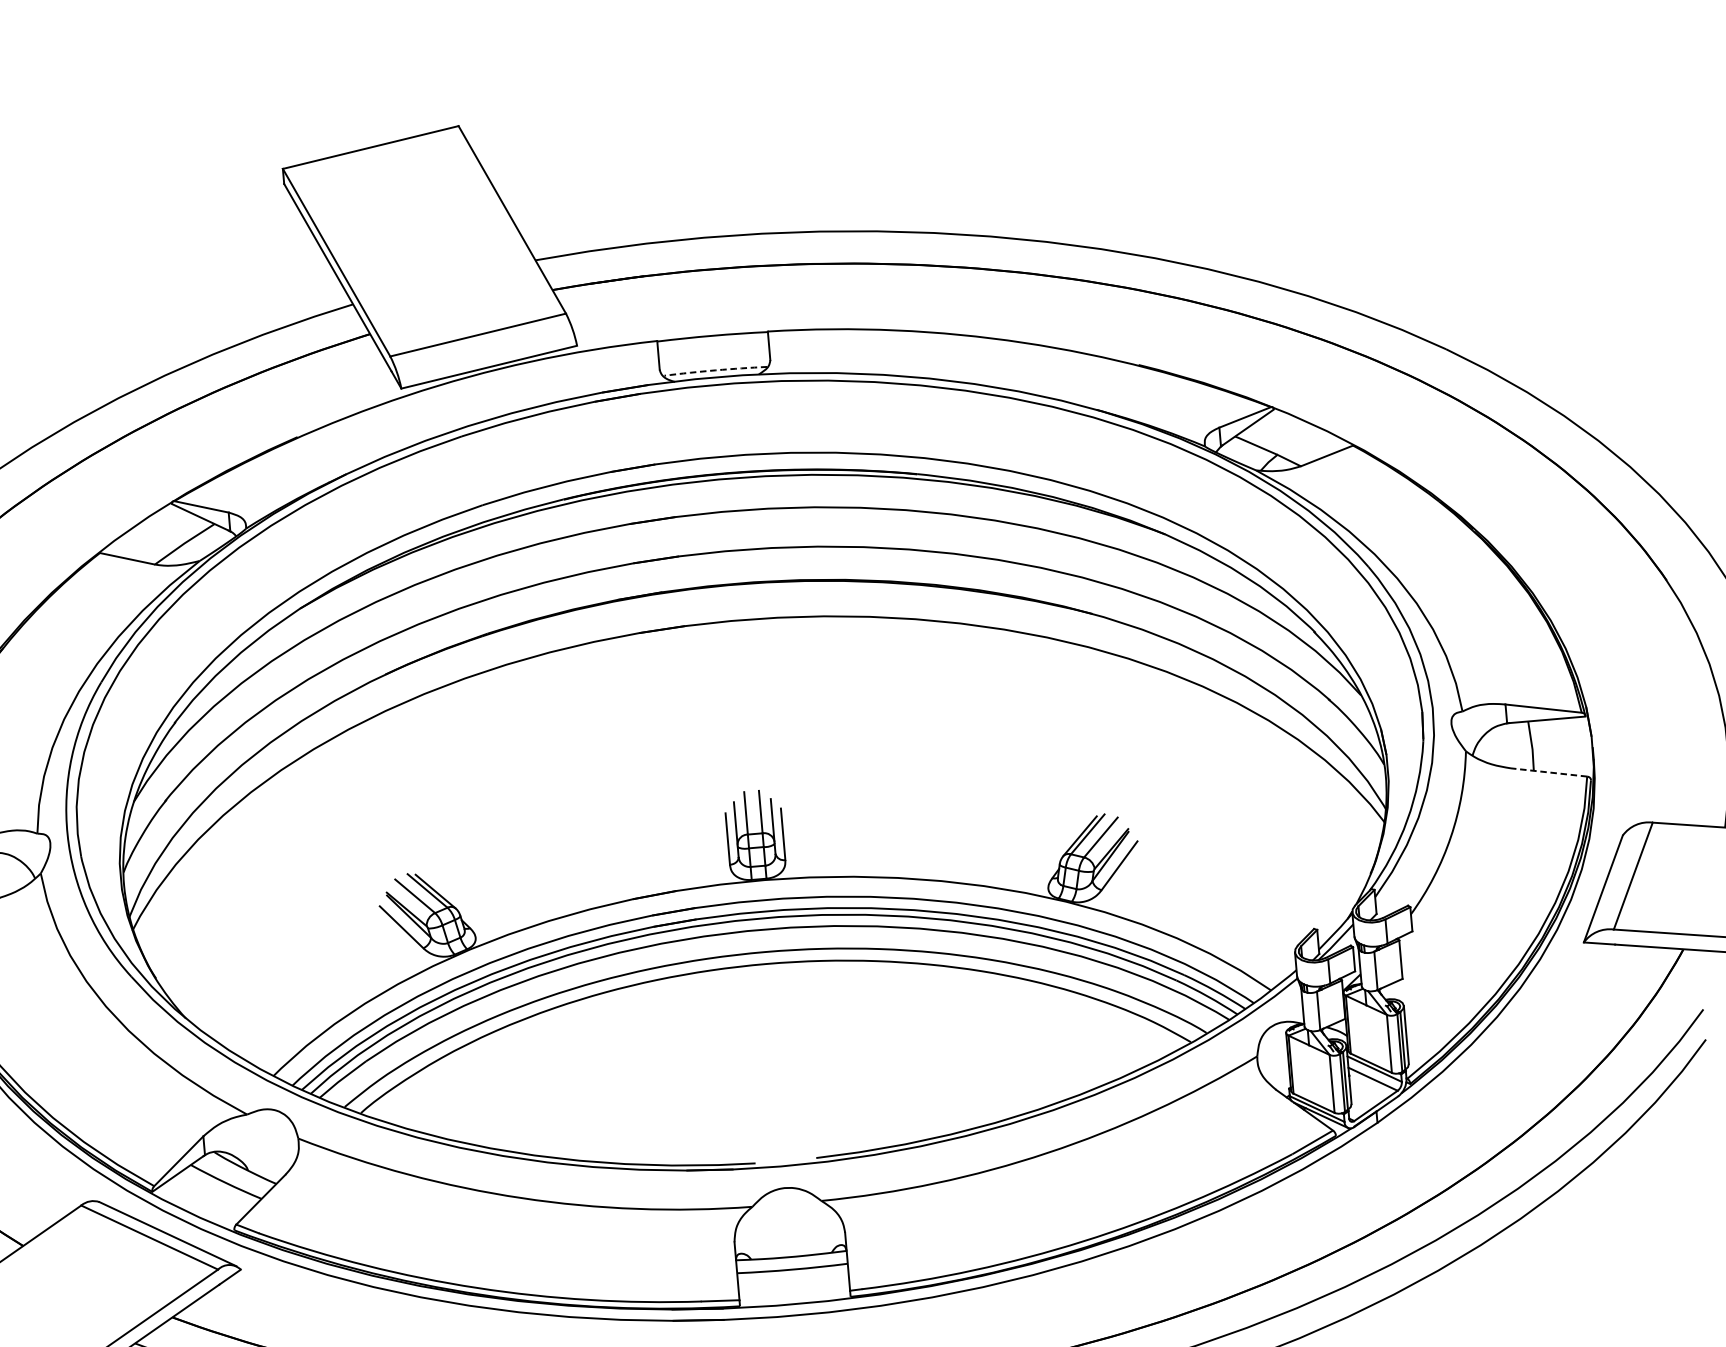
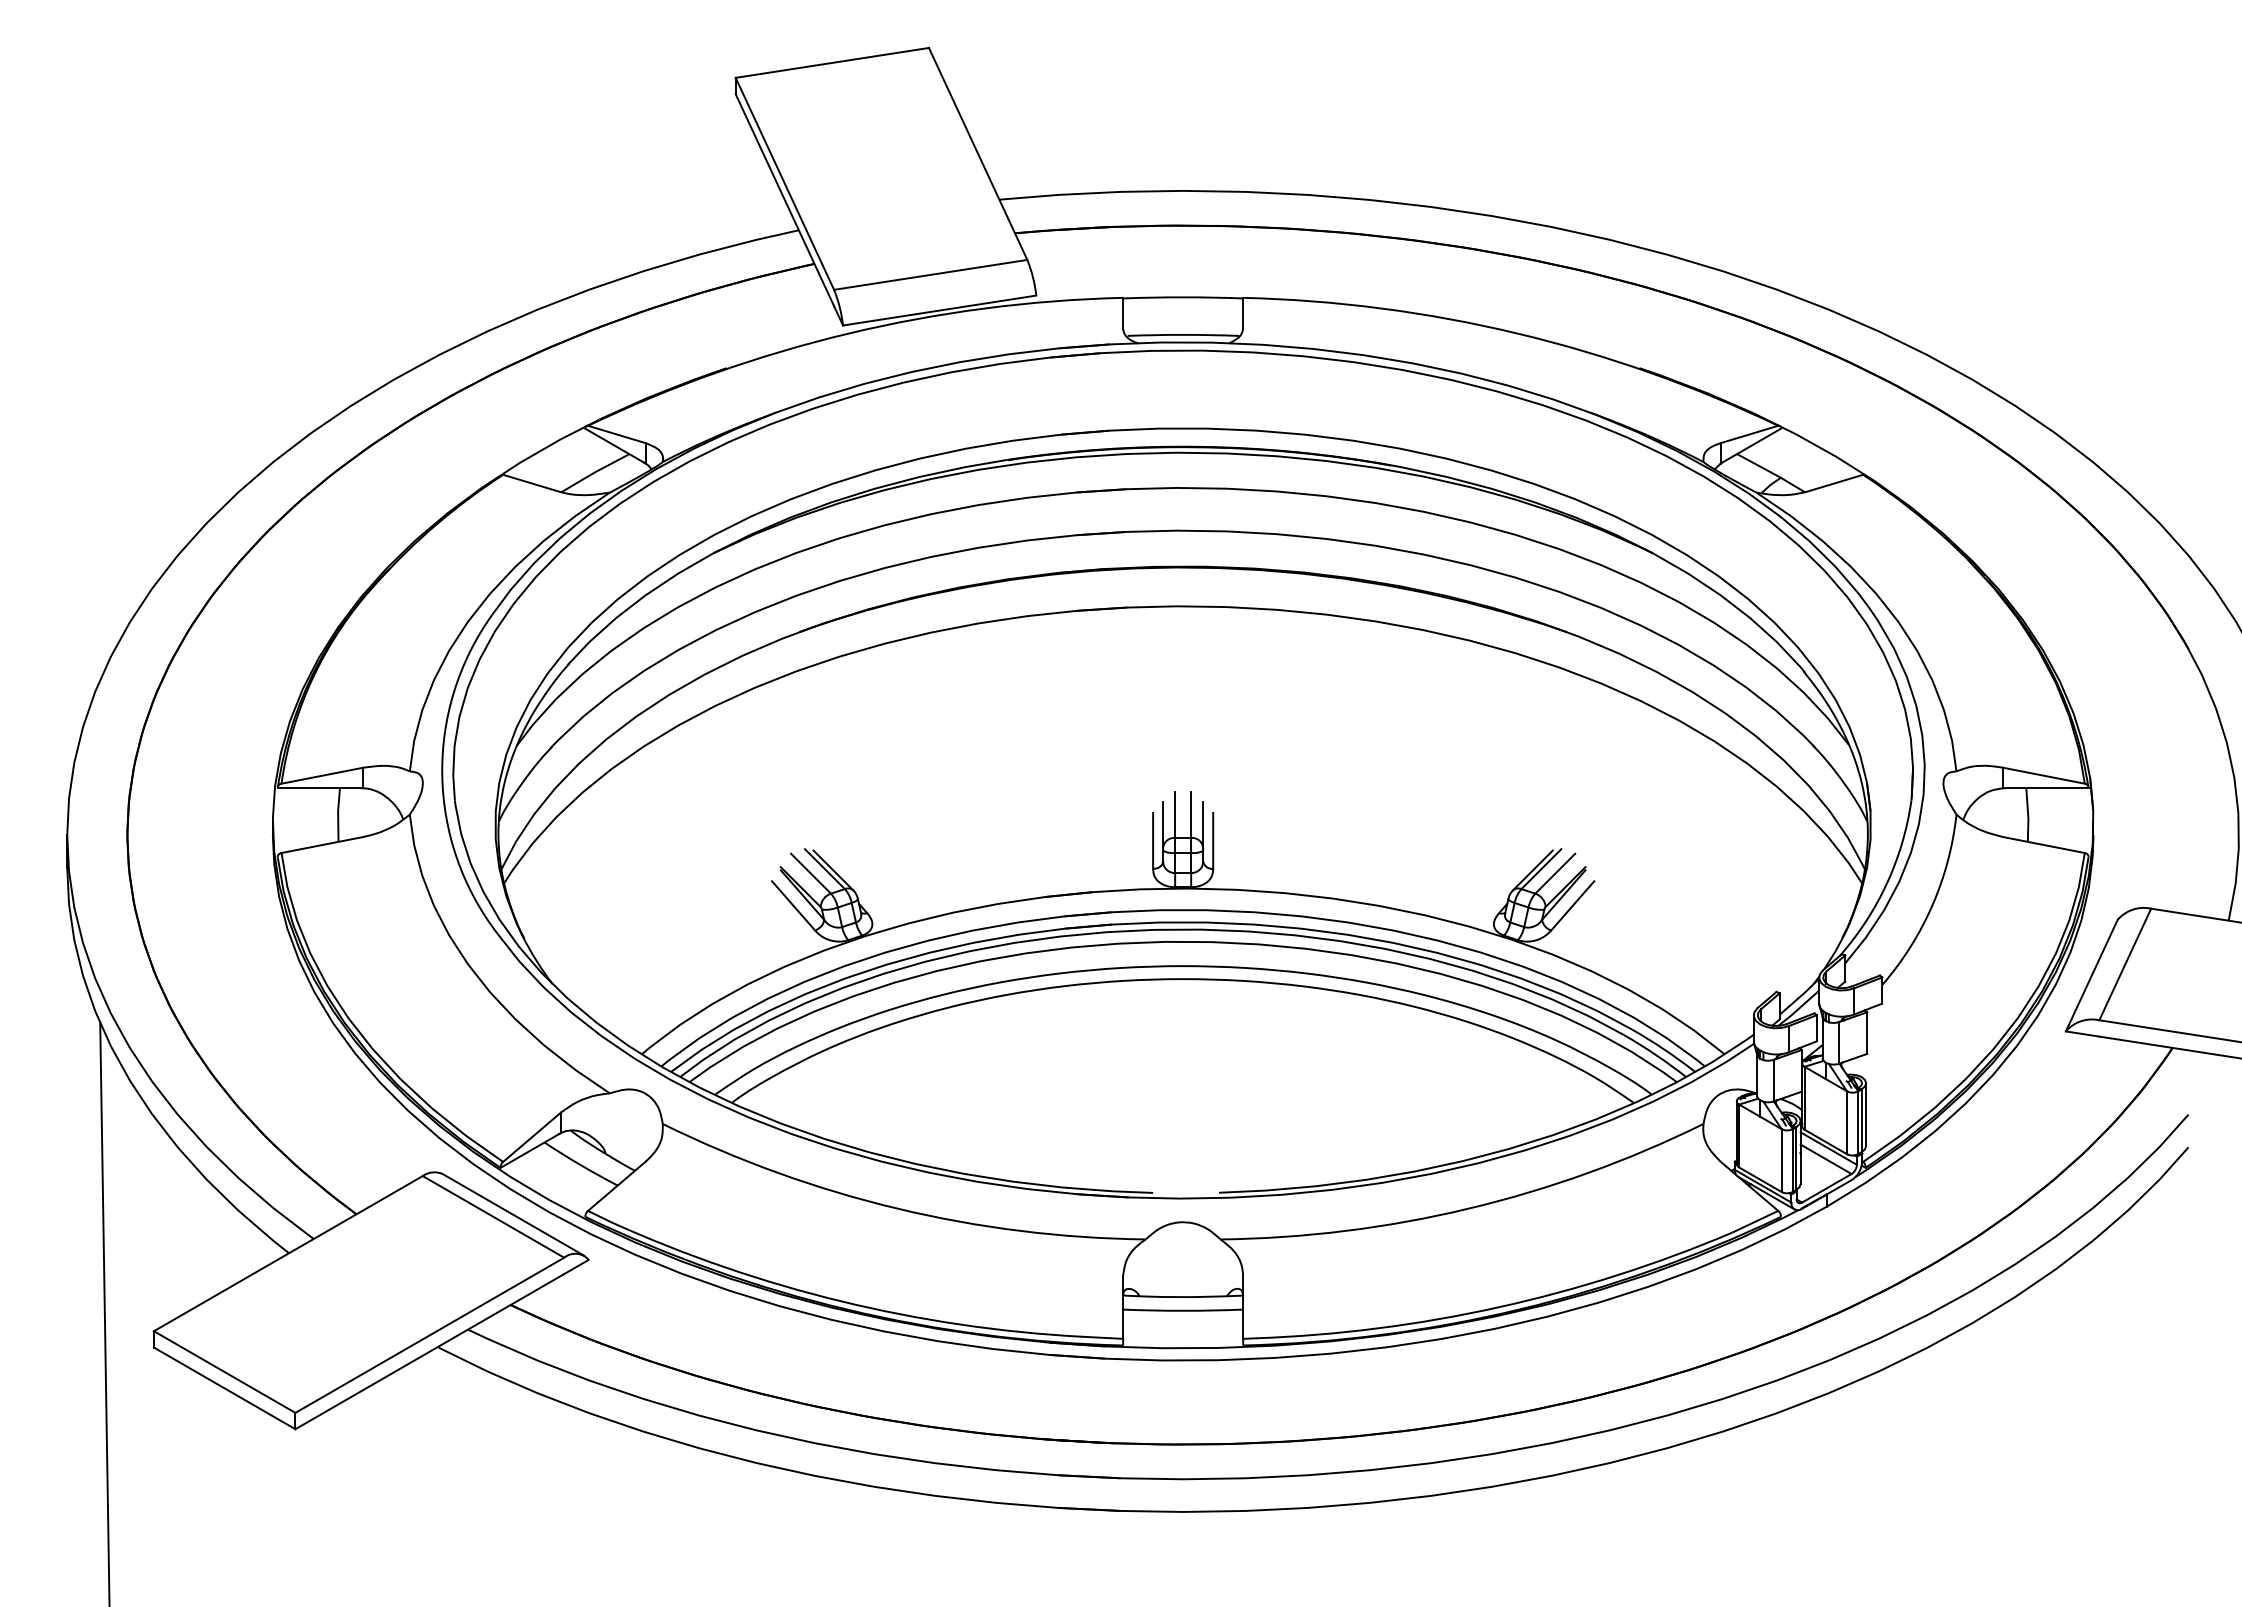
arc: (715, 370) -> (1183, 334), dashed -> solid
line: (1548, 772) -> (2043, 844), dashed -> solid

